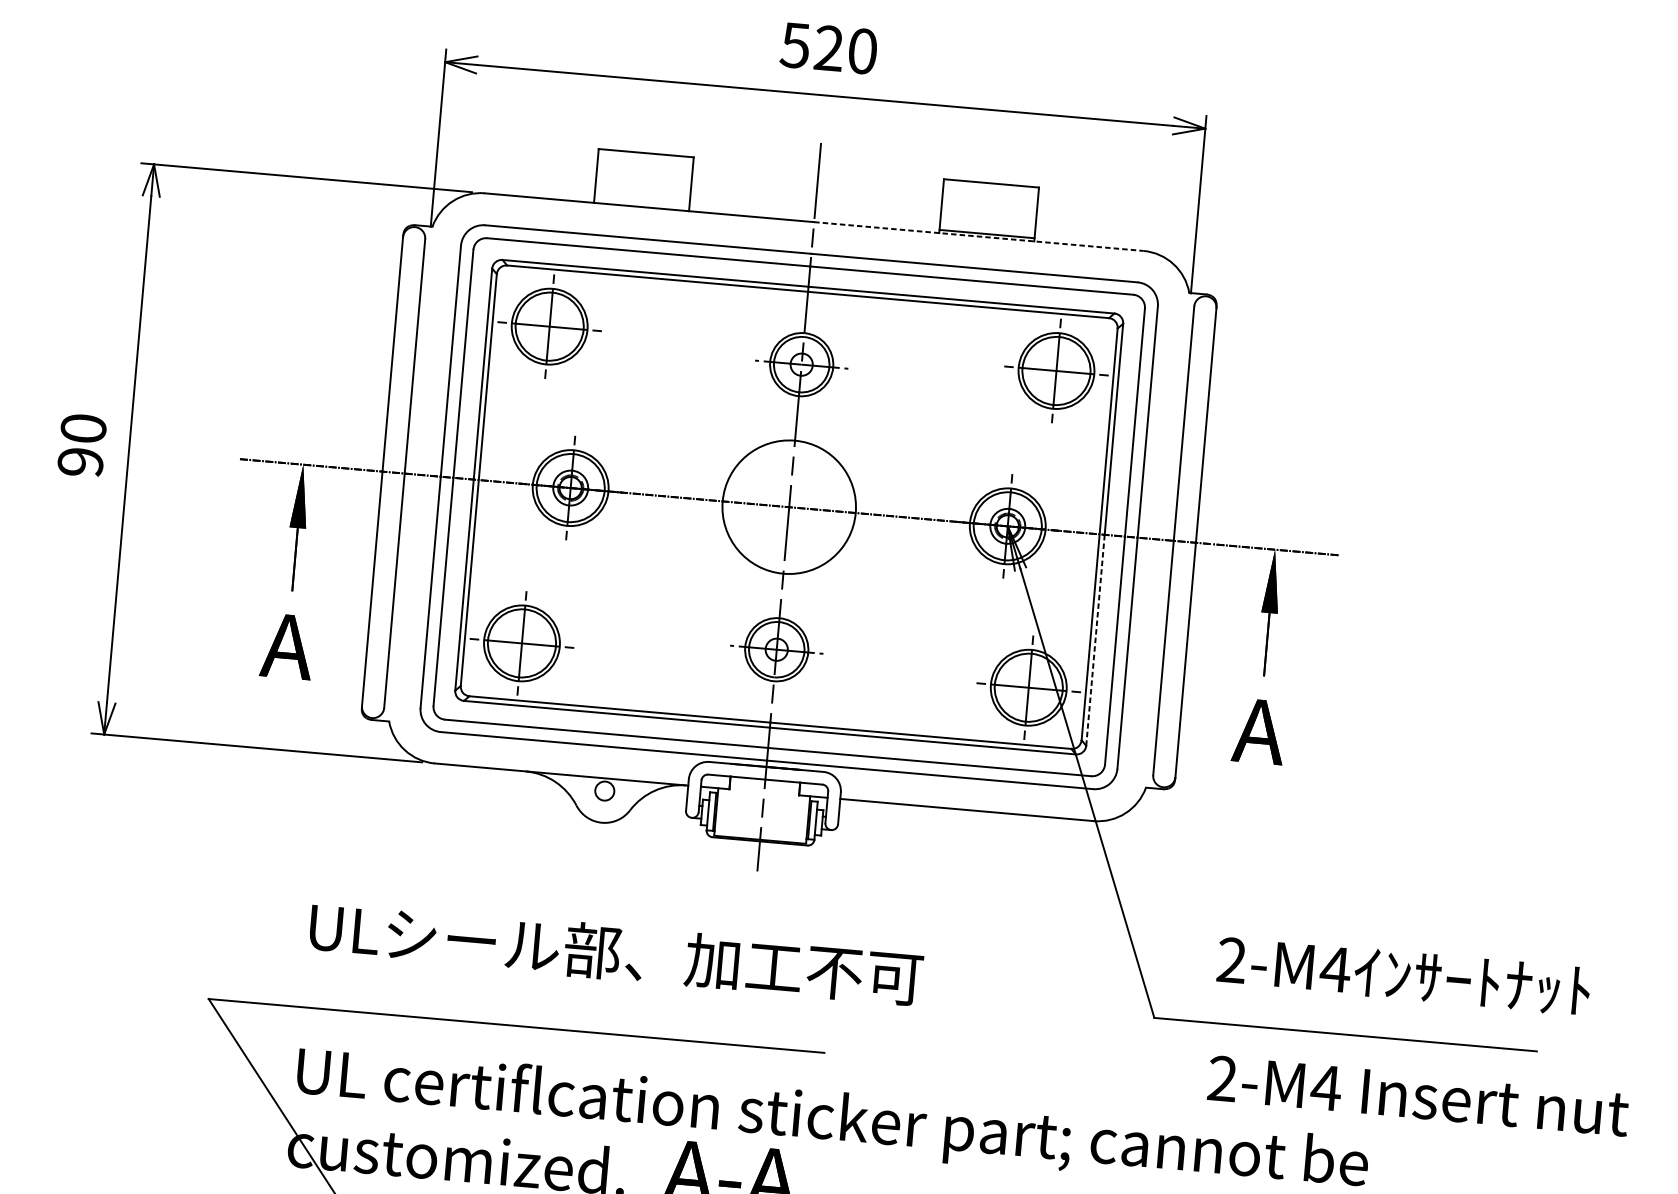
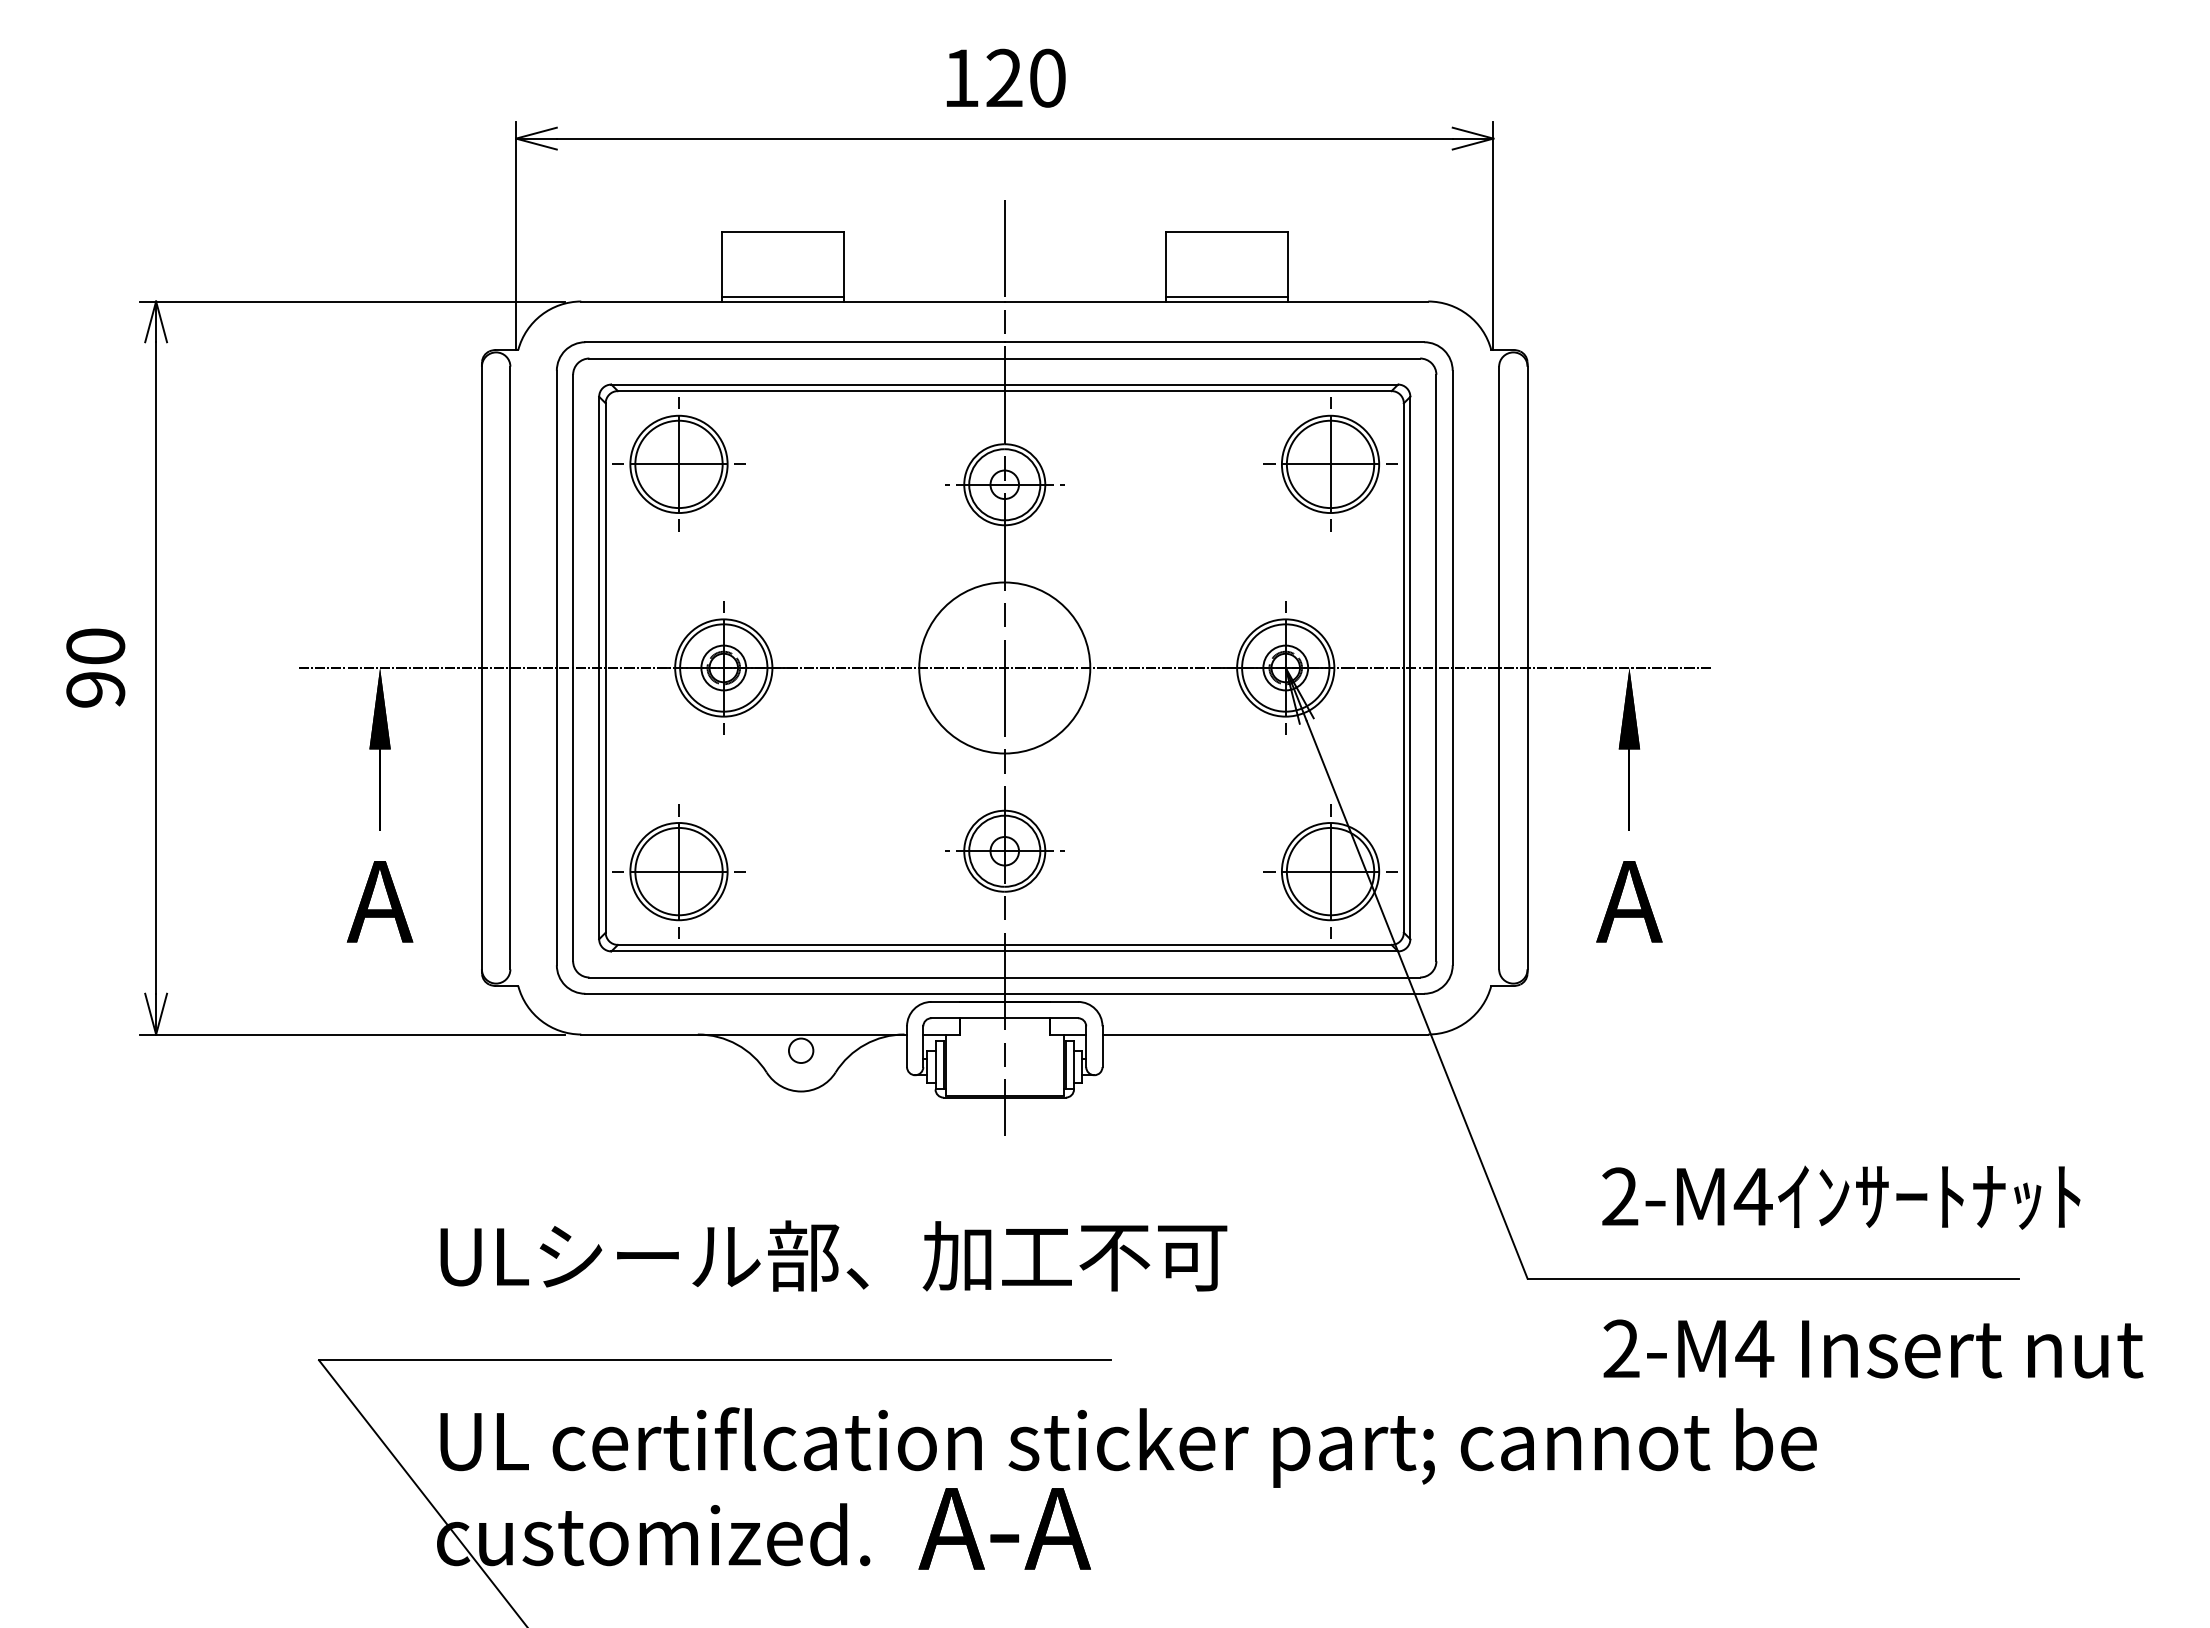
text: (794, 45) -> (960, 78), 520 -> 120
line: (641, 203) -> (782, 297), added
line: (978, 236) -> (1216, 301), dashed -> solid
line: (1095, 640) -> (1410, 803), dashed -> solid

